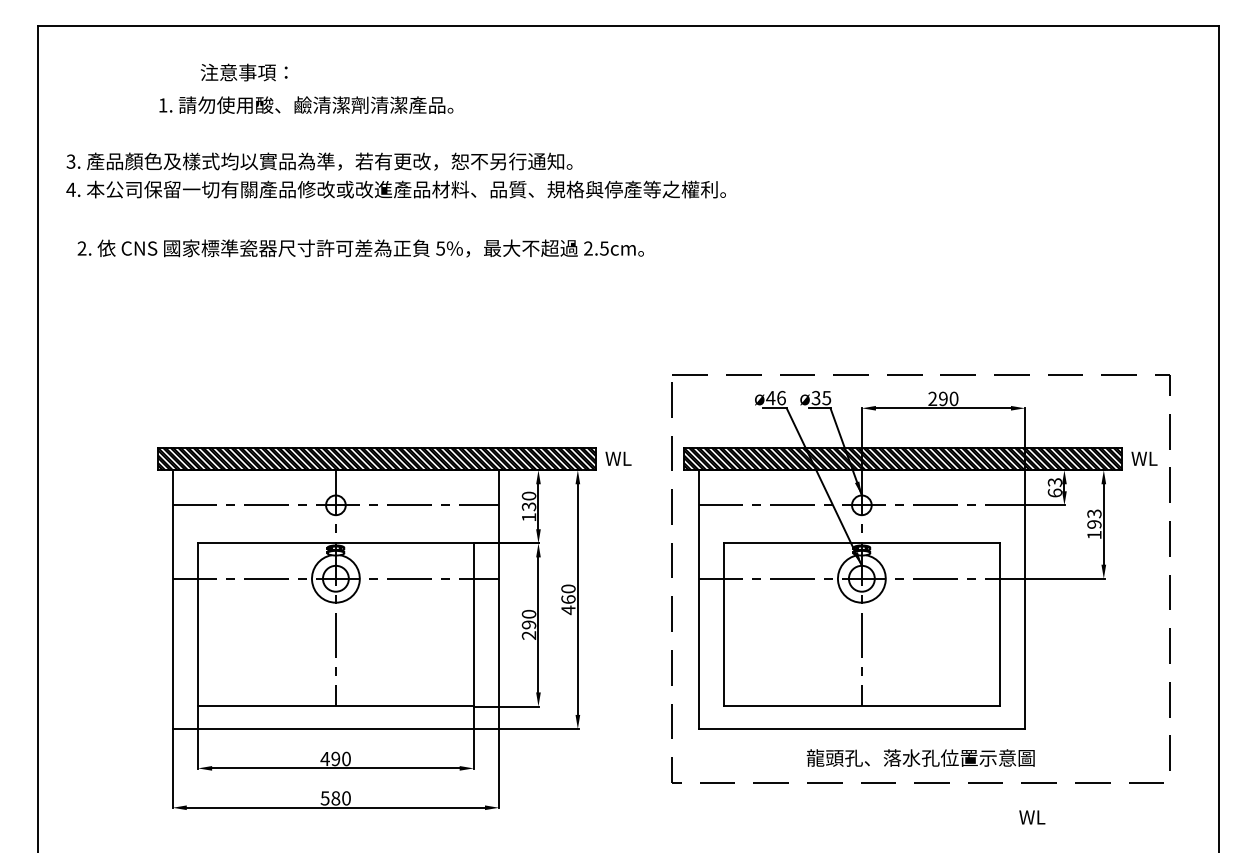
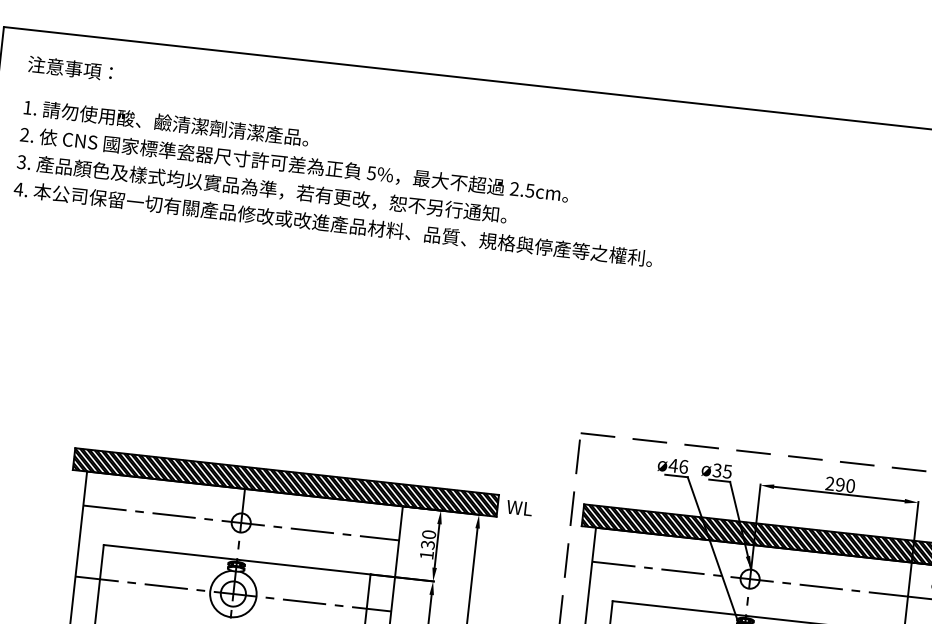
text: (244, 72) -> (70, 68), moved
text: (306, 104) -> (166, 122), moved
text: (360, 248) -> (294, 164), moved

